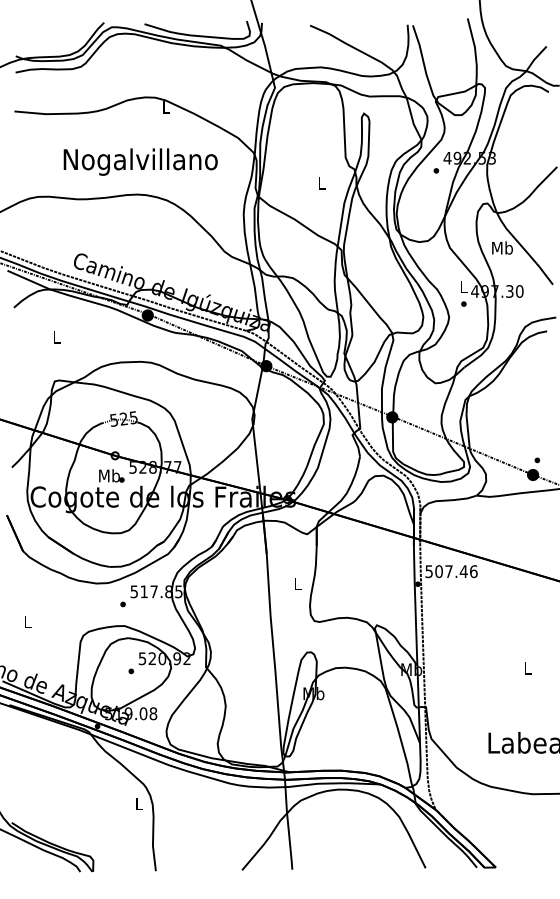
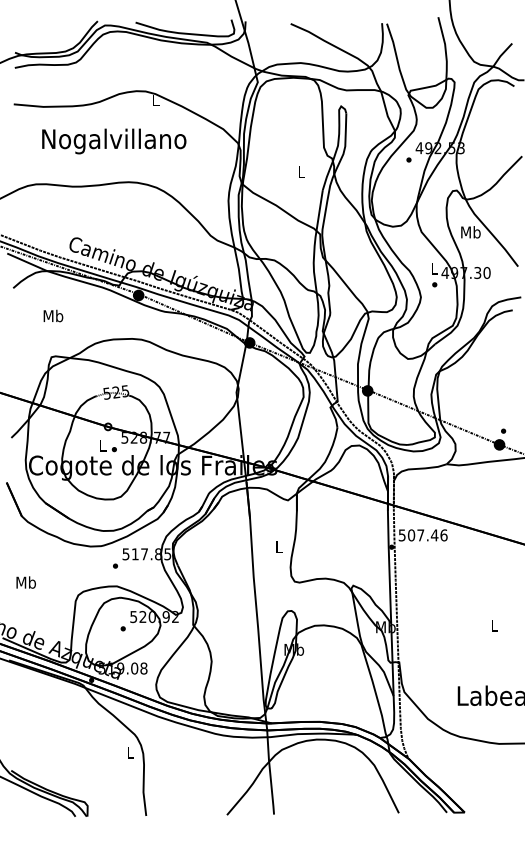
text: (140, 161) -> (114, 140), moved
text: (56, 337) -> (53, 316), L -> Mb
text: (109, 475) -> (102, 445), Mb -> L
text: (27, 621) -> (25, 582), L -> Mb

